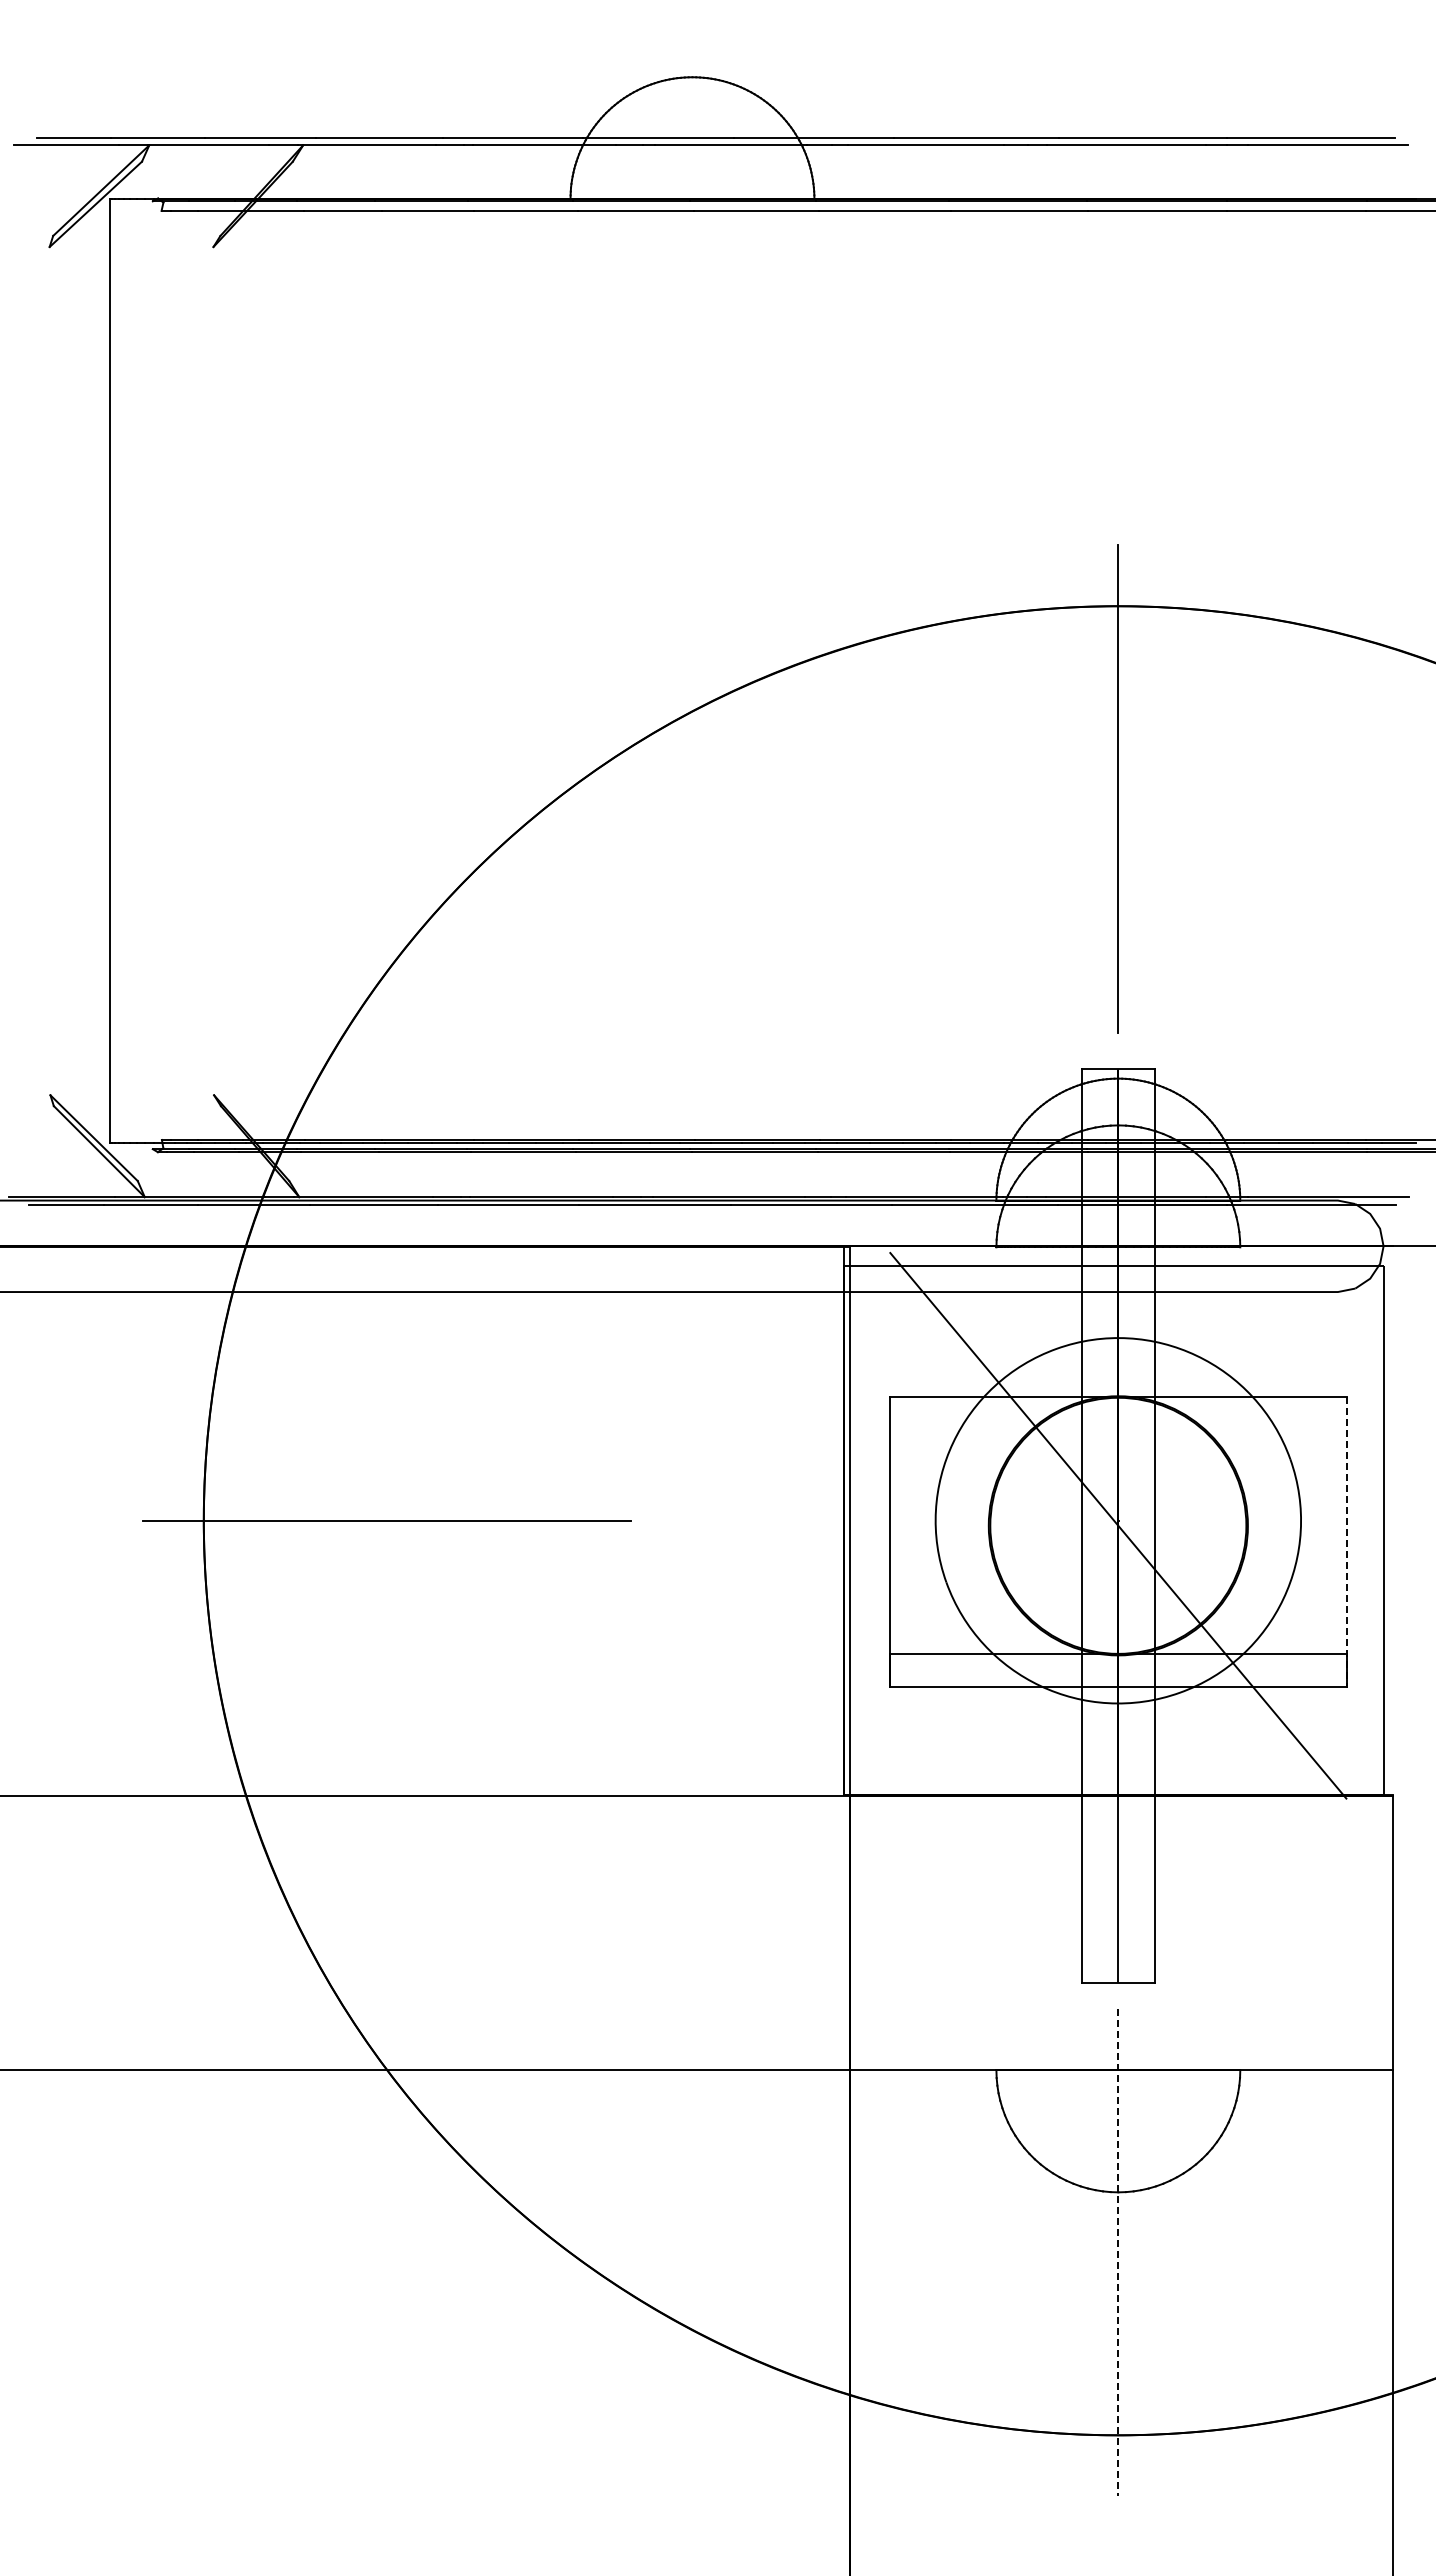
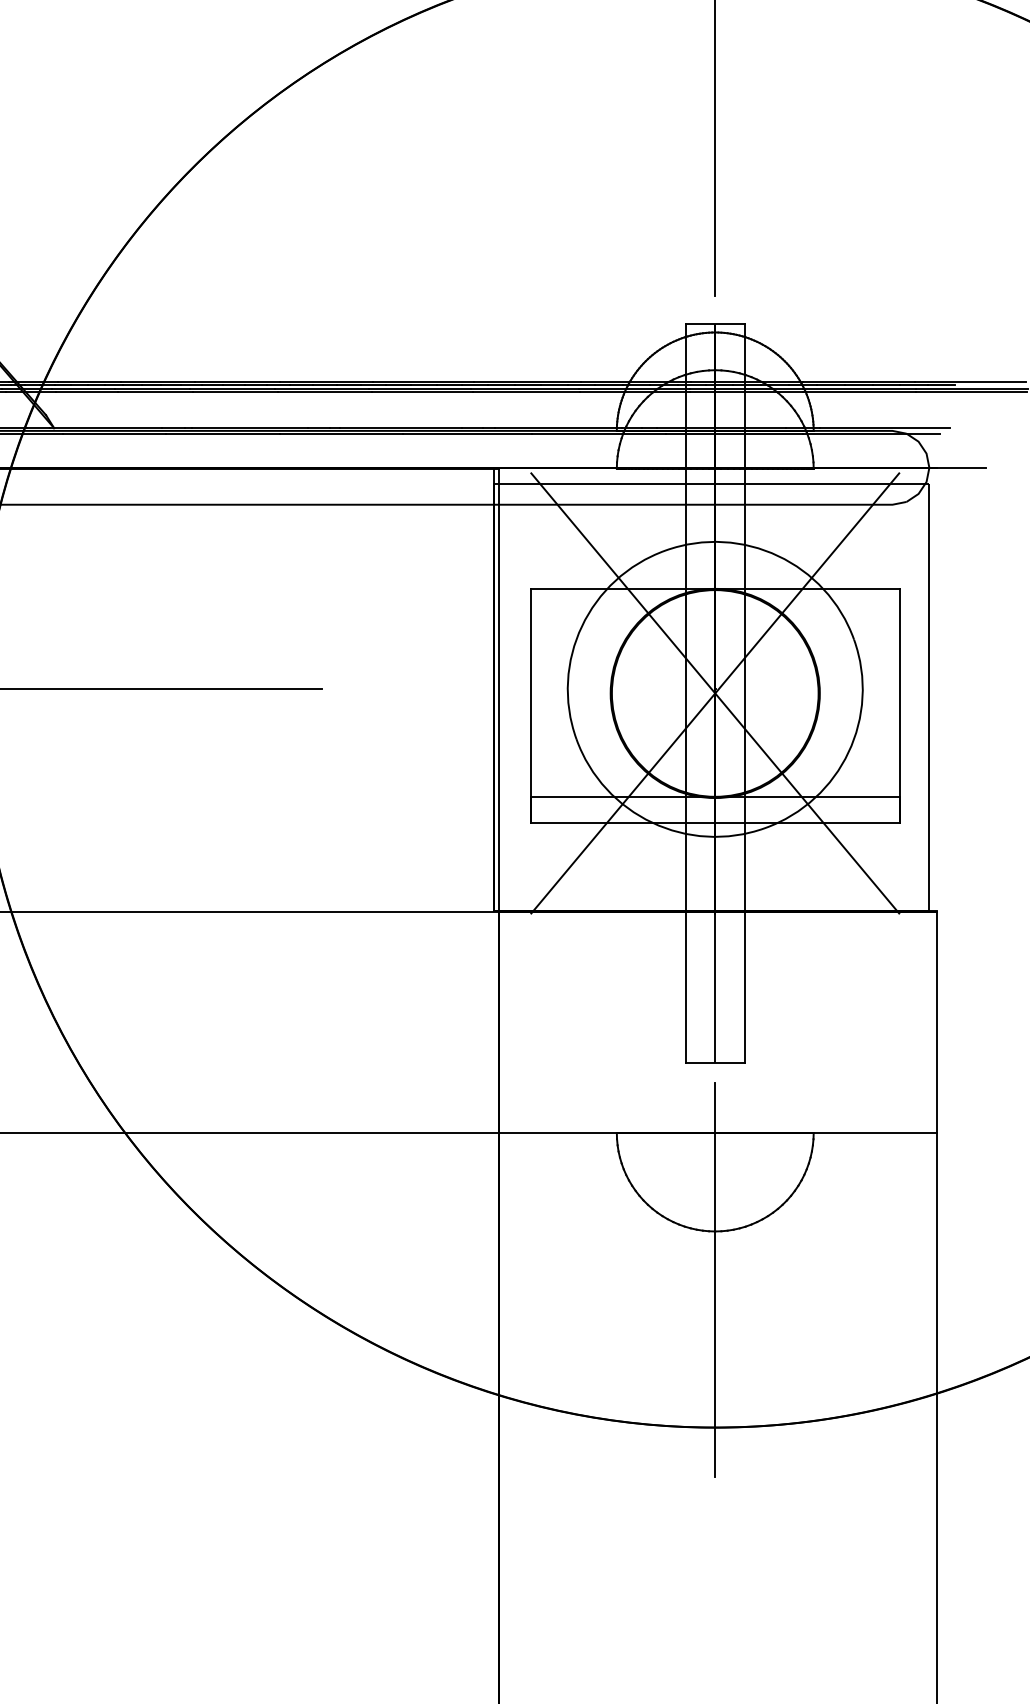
line: (1117, 1525) -> (714, 693), added
line: (1346, 1541) -> (899, 706), dashed -> solid
line: (1118, 2252) -> (715, 1280), dashed -> solid

